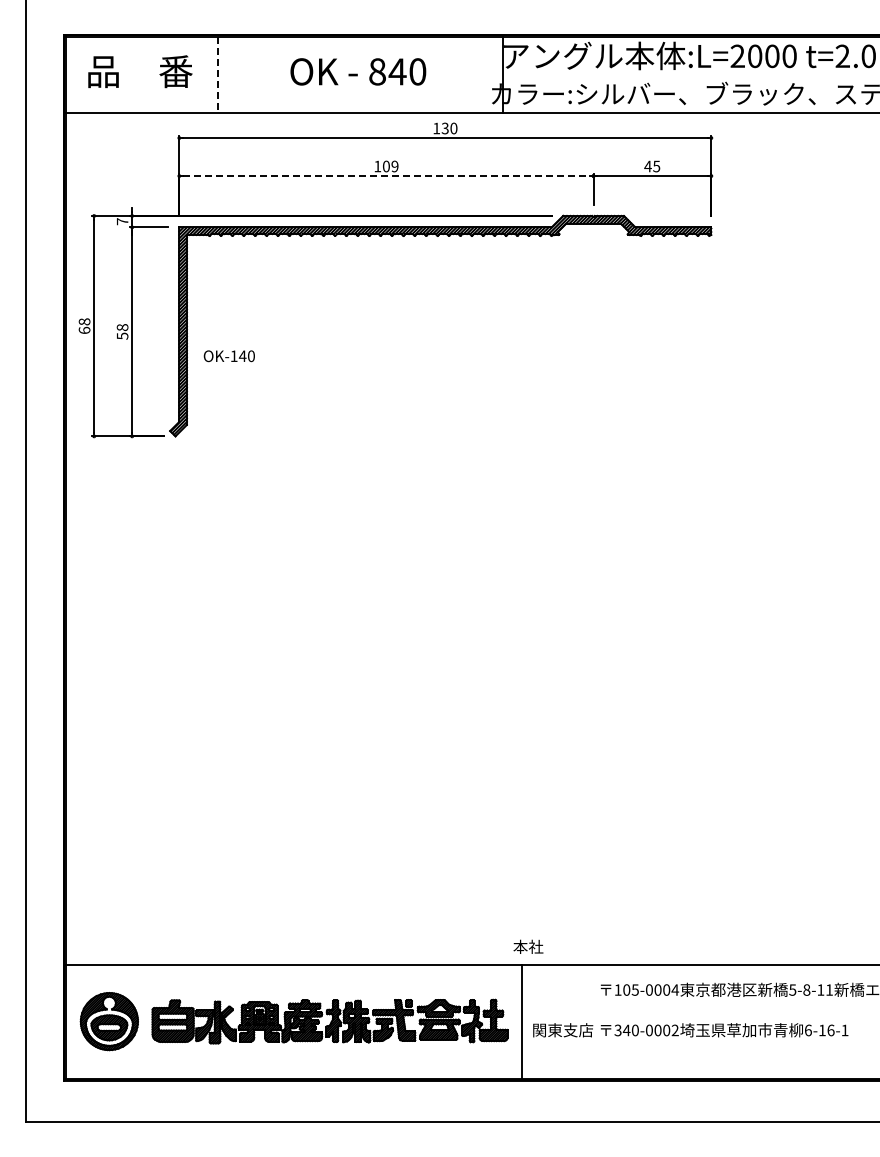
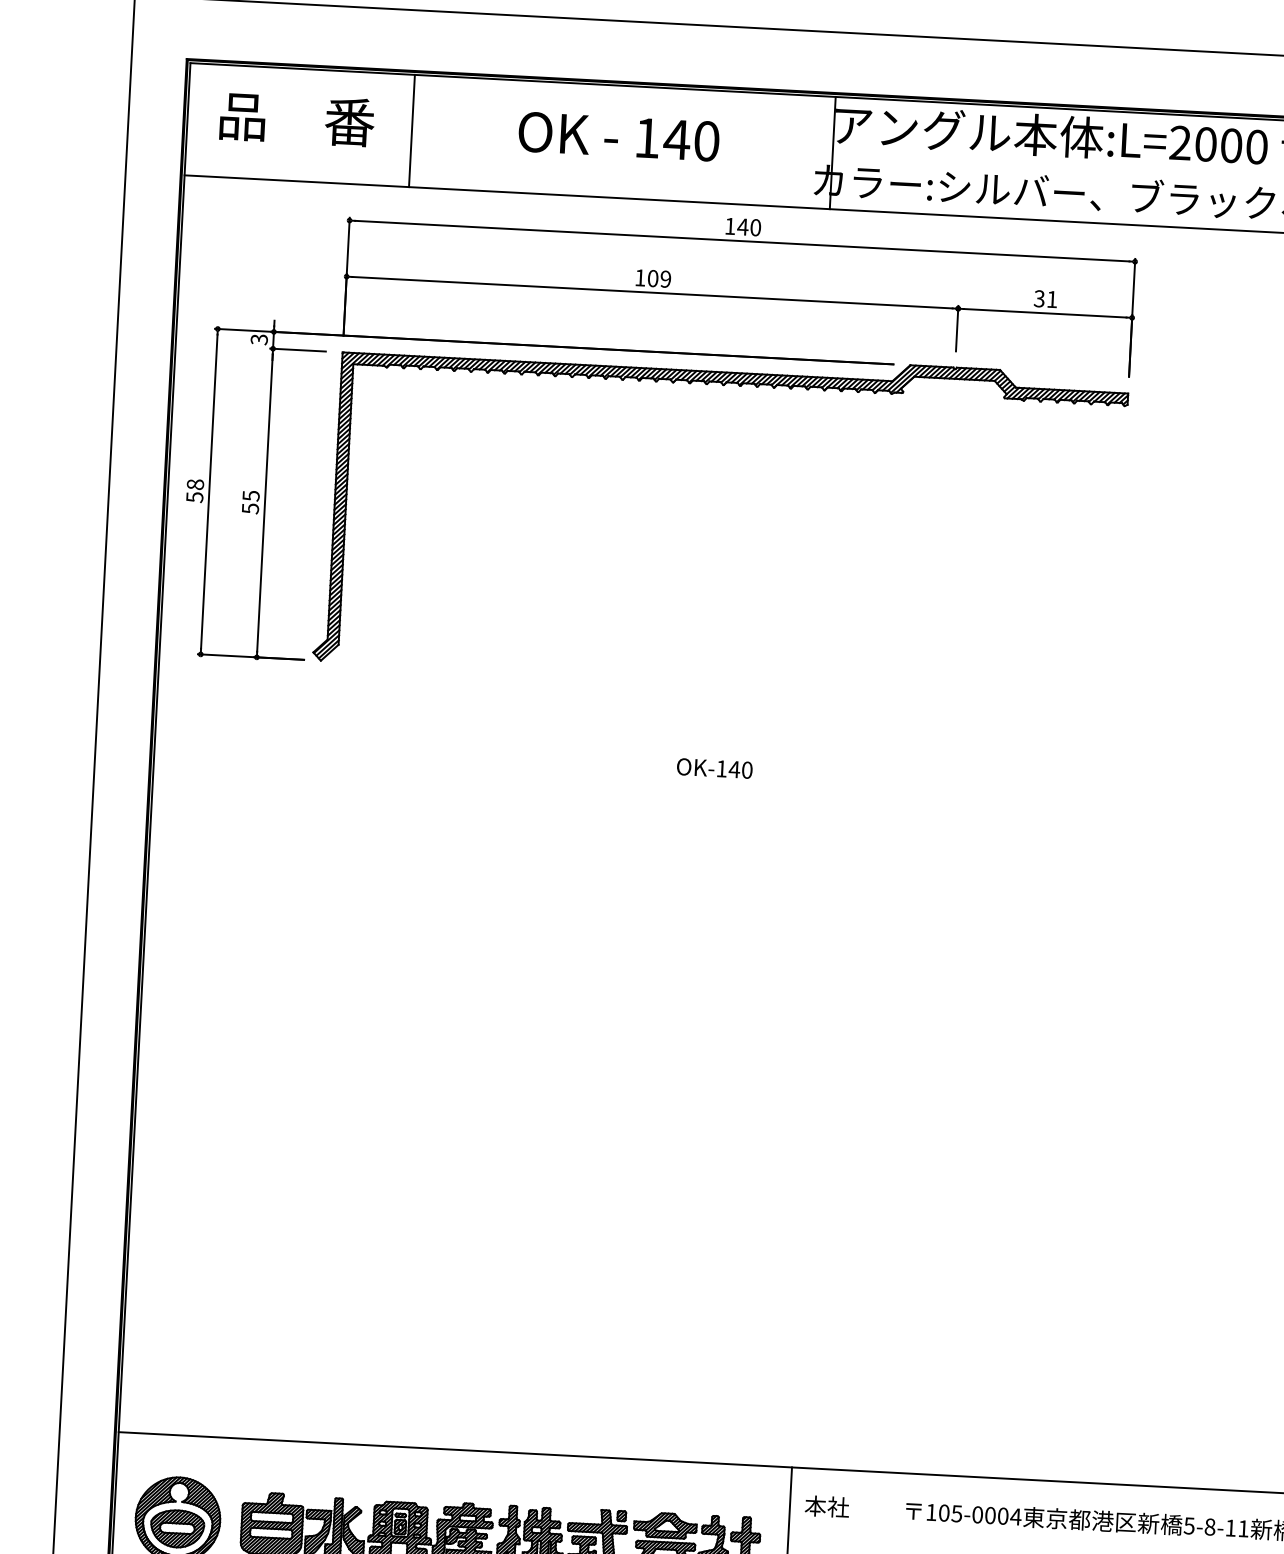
text: (377, 71) -> (647, 137), 840 -> 140
line: (218, 75) -> (412, 131), dashed -> solid
text: (445, 128) -> (743, 227), 130 -> 140
text: (652, 166) -> (1046, 299), 45 -> 31
line: (386, 176) -> (652, 293), dashed -> solid
text: (122, 221) -> (259, 339), 7 -> 3
text: (122, 327) -> (251, 495), 58 -> 55
text: (84, 329) -> (194, 495), 68 -> 58
text: (228, 356) -> (713, 768), moved
text: (528, 946) -> (827, 1506), moved

